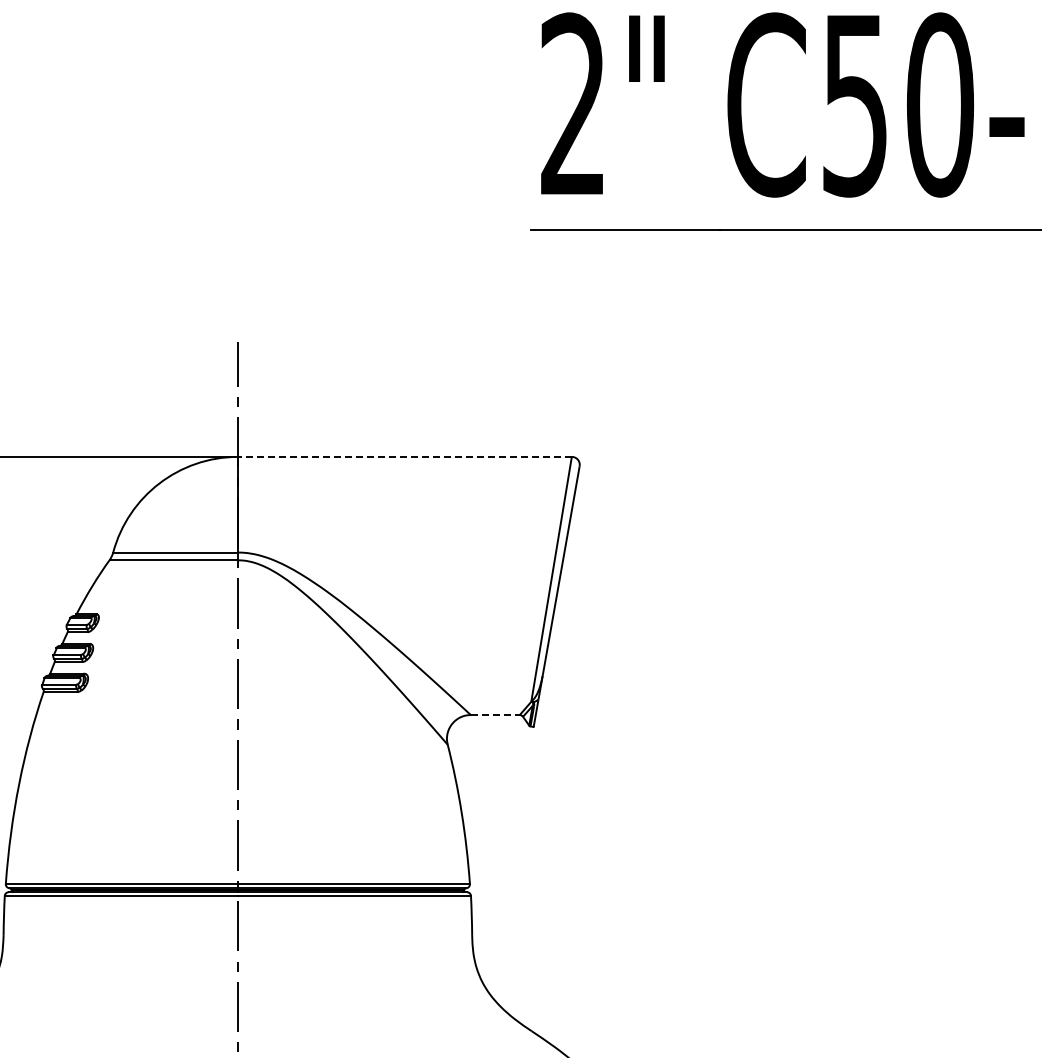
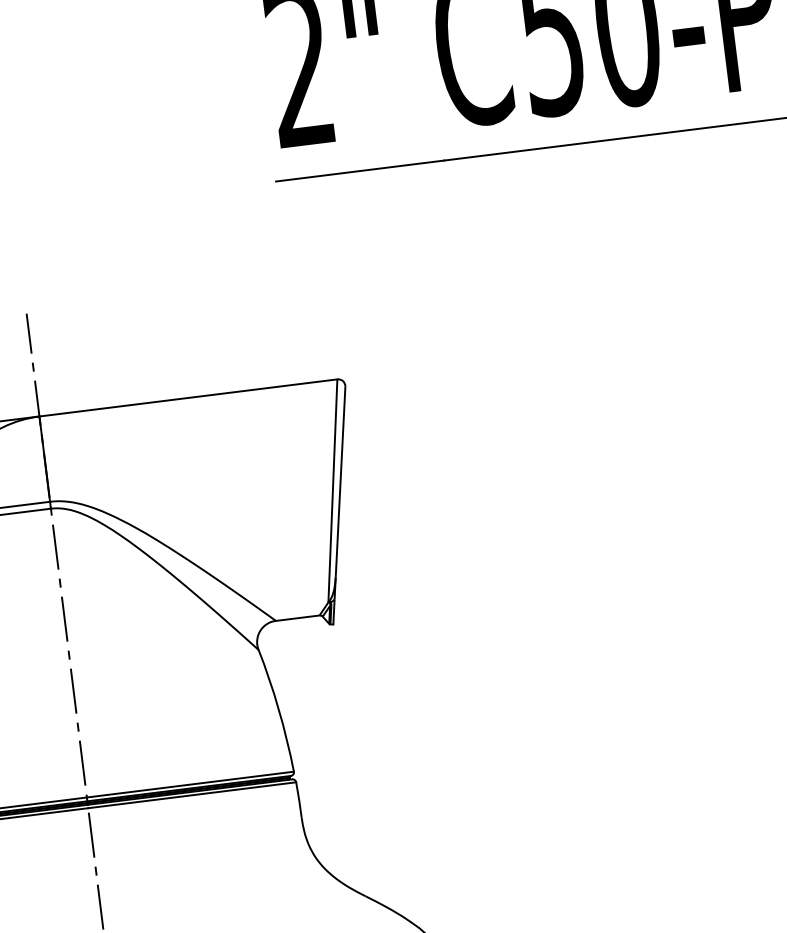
line: (404, 456) -> (188, 397), dashed -> solid
line: (495, 715) -> (298, 618), dashed -> solid

